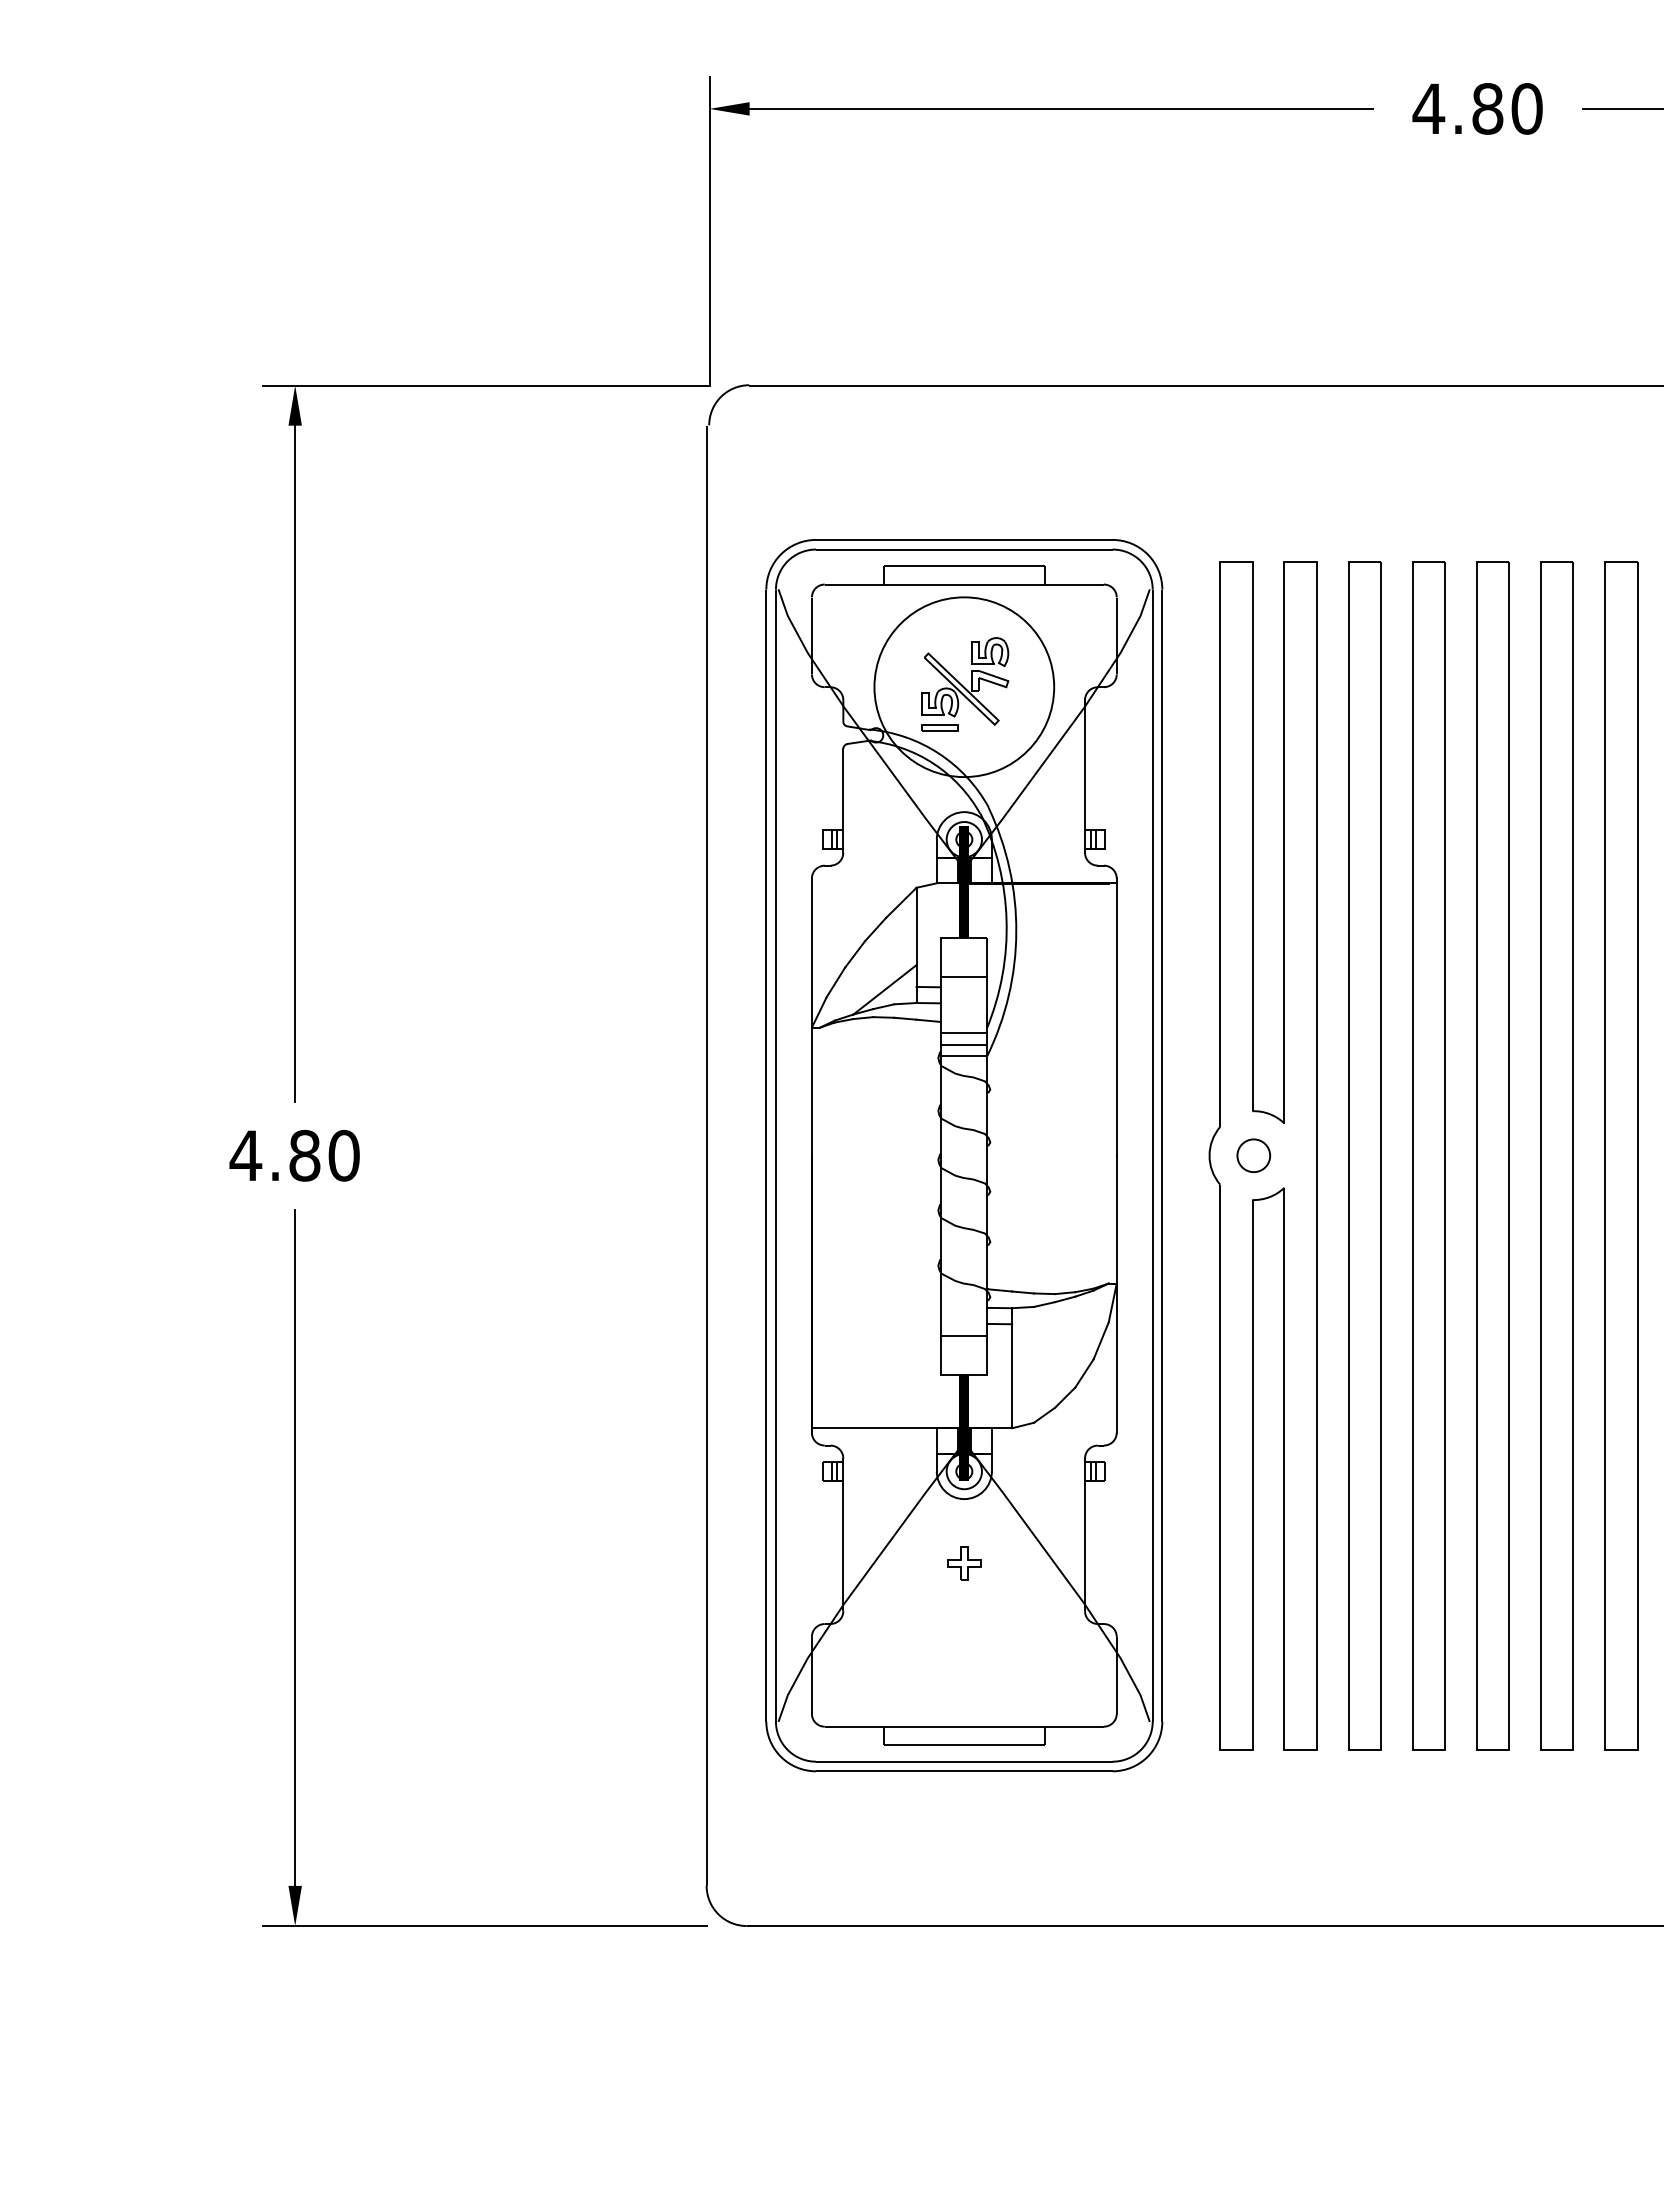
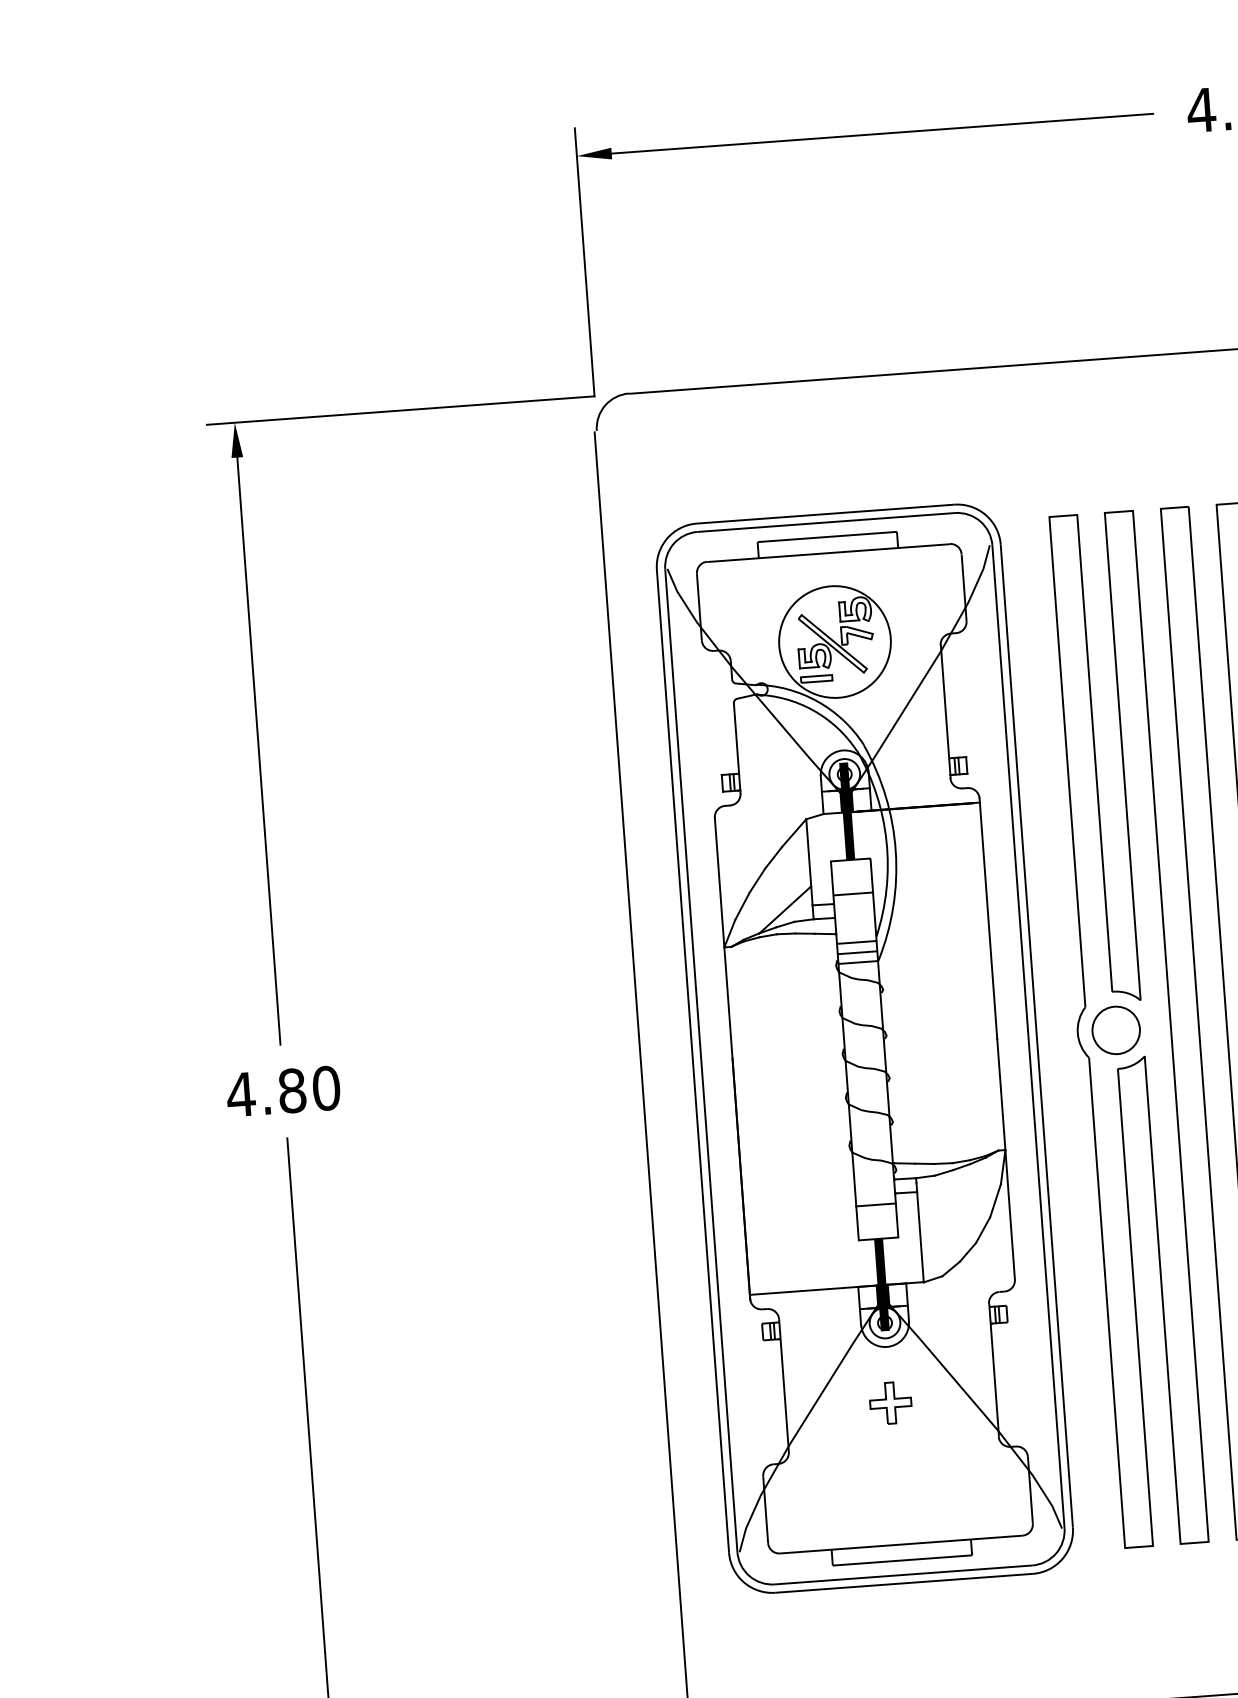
circle: (964, 687) -> (835, 642), size x0.71
circle: (1253, 1155) -> (1115, 1030), size x1.67
part: (964, 1563) -> (891, 1402), size x1.43

